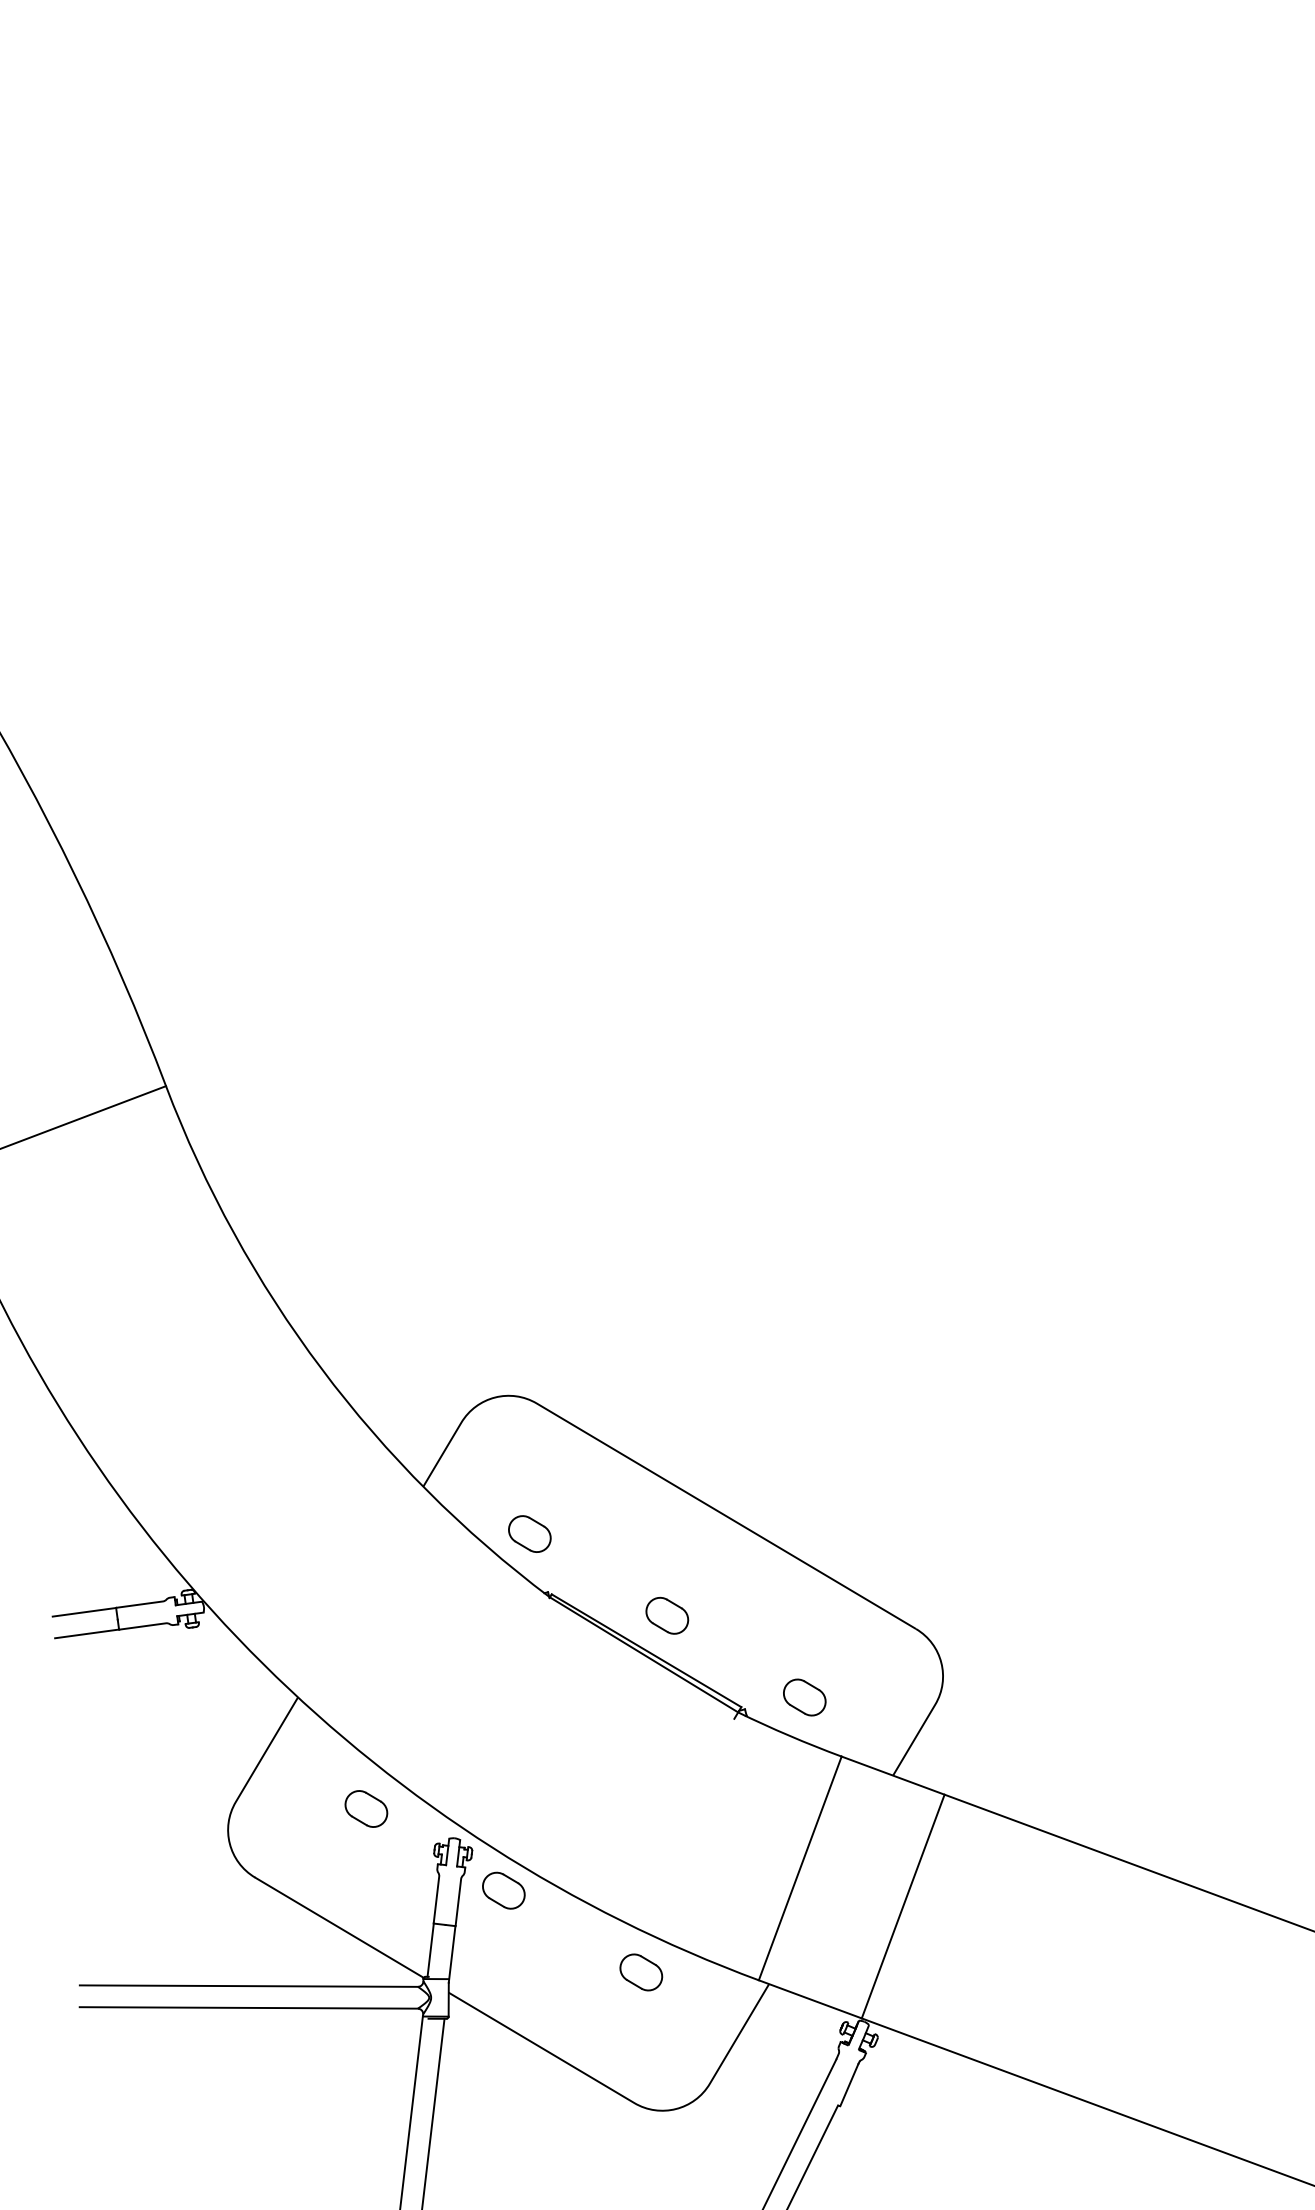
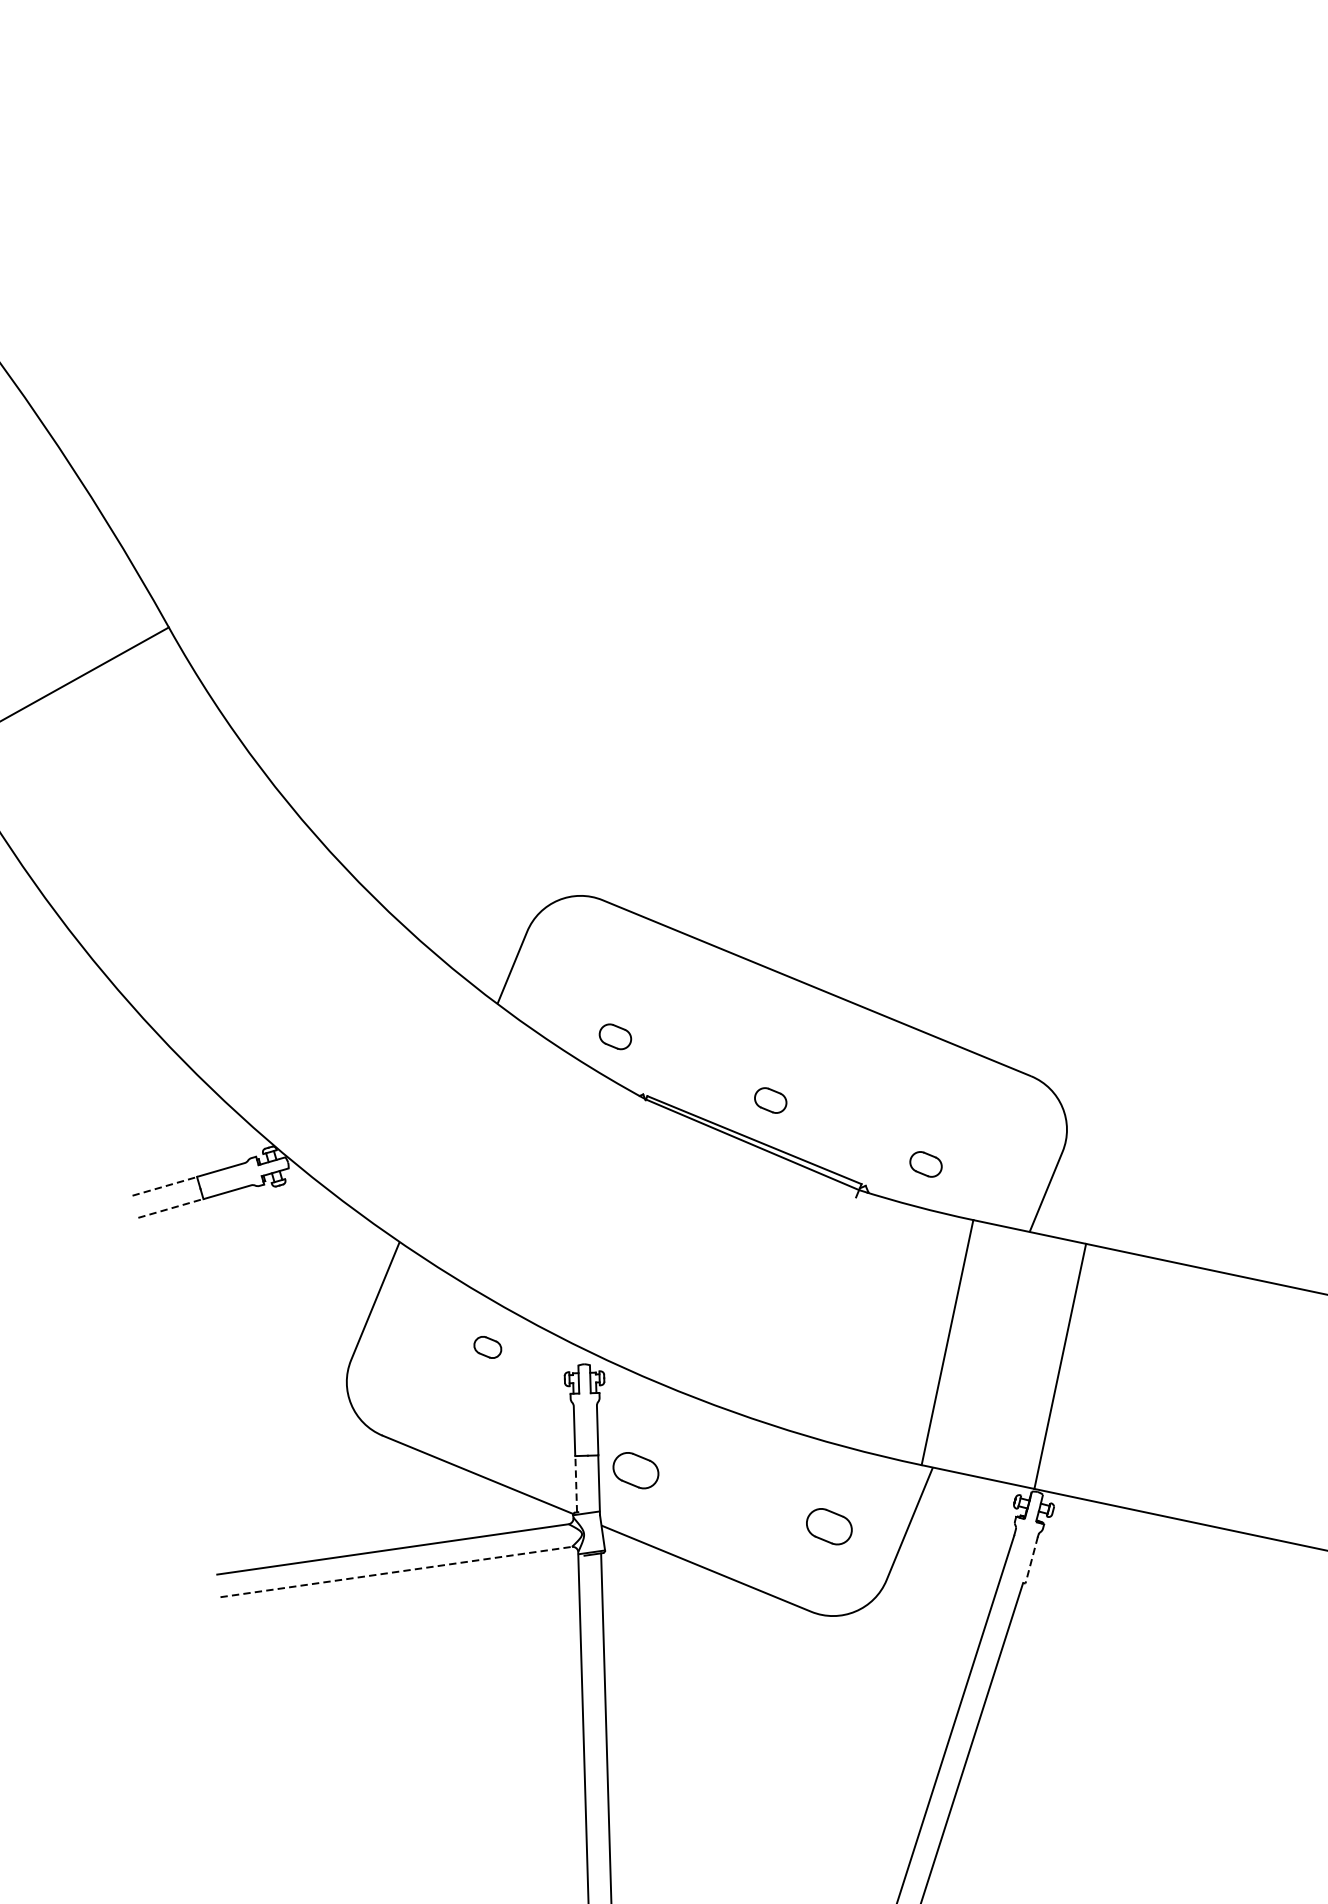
part: (529, 1533) -> (614, 1036), size x0.7
line: (84, 1612) -> (164, 1186), solid -> dashed
part: (667, 1615) -> (770, 1100), size x0.7
line: (87, 1633) -> (171, 1207), solid -> dashed
part: (804, 1697) -> (925, 1164), size x0.7
part: (366, 1808) -> (487, 1346), size x0.6
part: (503, 1890) -> (635, 1470), moved
line: (430, 1950) -> (576, 1484), solid -> dashed
part: (641, 1972) -> (829, 1526), moved
line: (249, 2007) -> (396, 1571), solid -> dashed
line: (849, 2085) -> (1031, 1560), solid -> dashed

